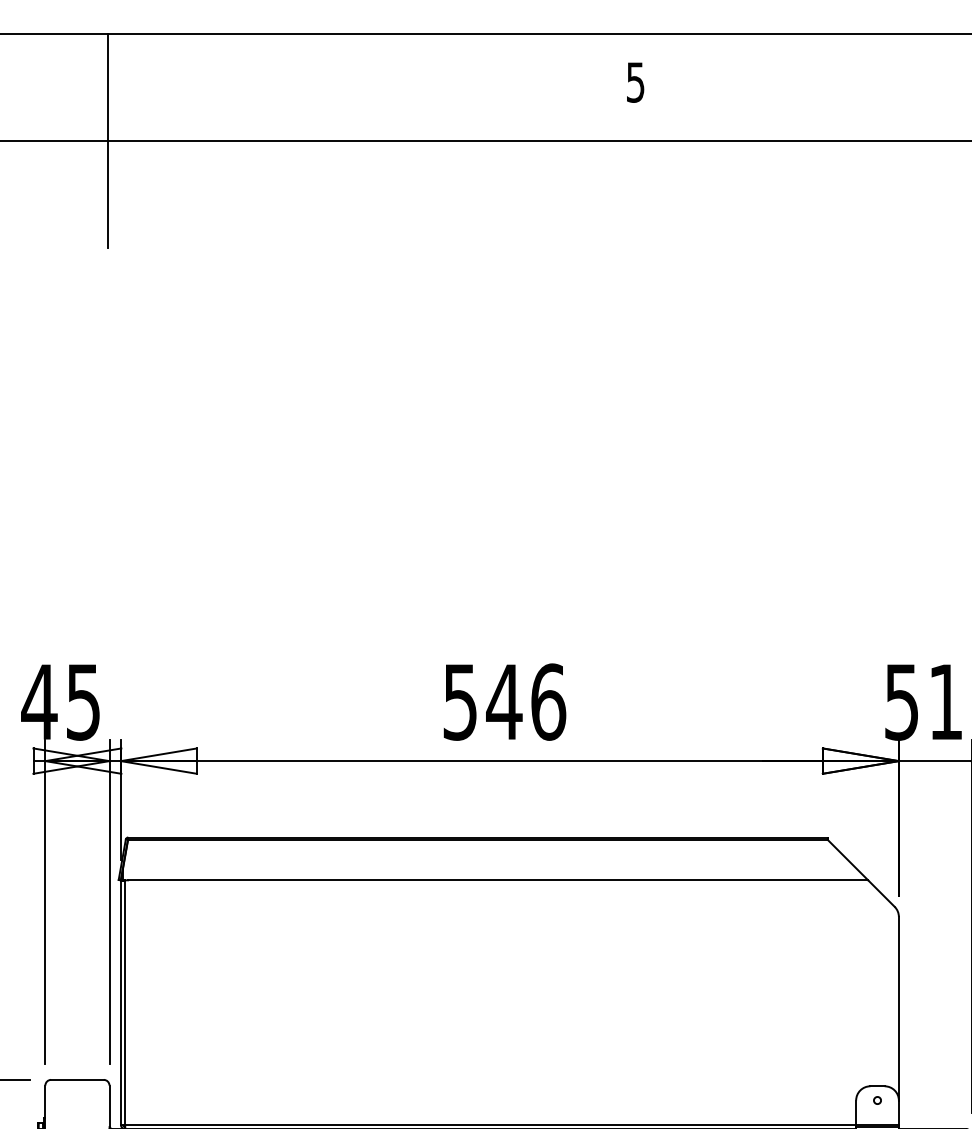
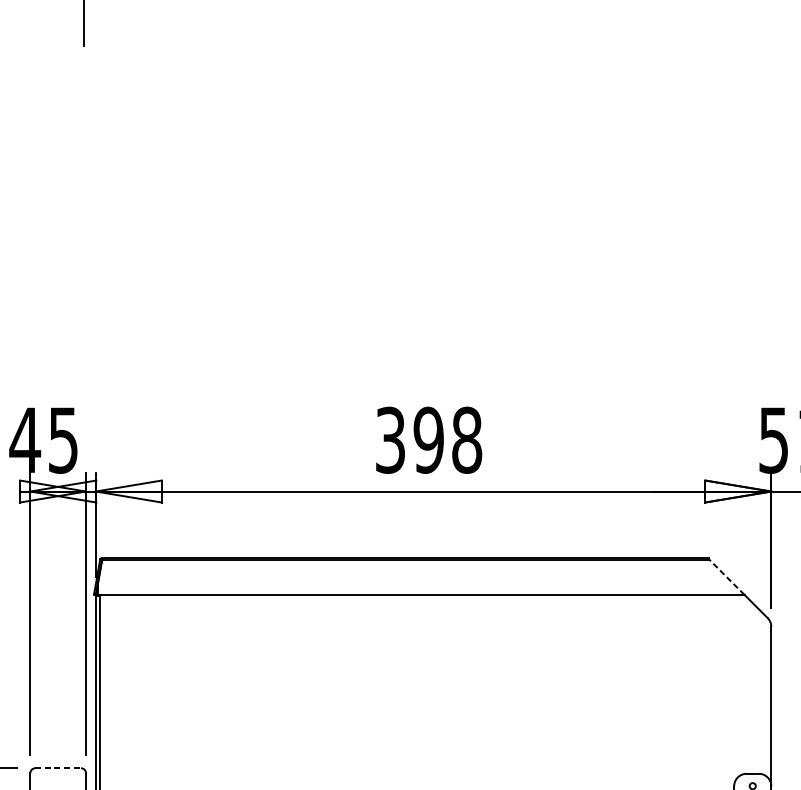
text: (505, 701) -> (429, 439), 546 -> 398
line: (847, 860) -> (726, 577), solid -> dashed
line: (77, 1079) -> (58, 767), solid -> dashed

